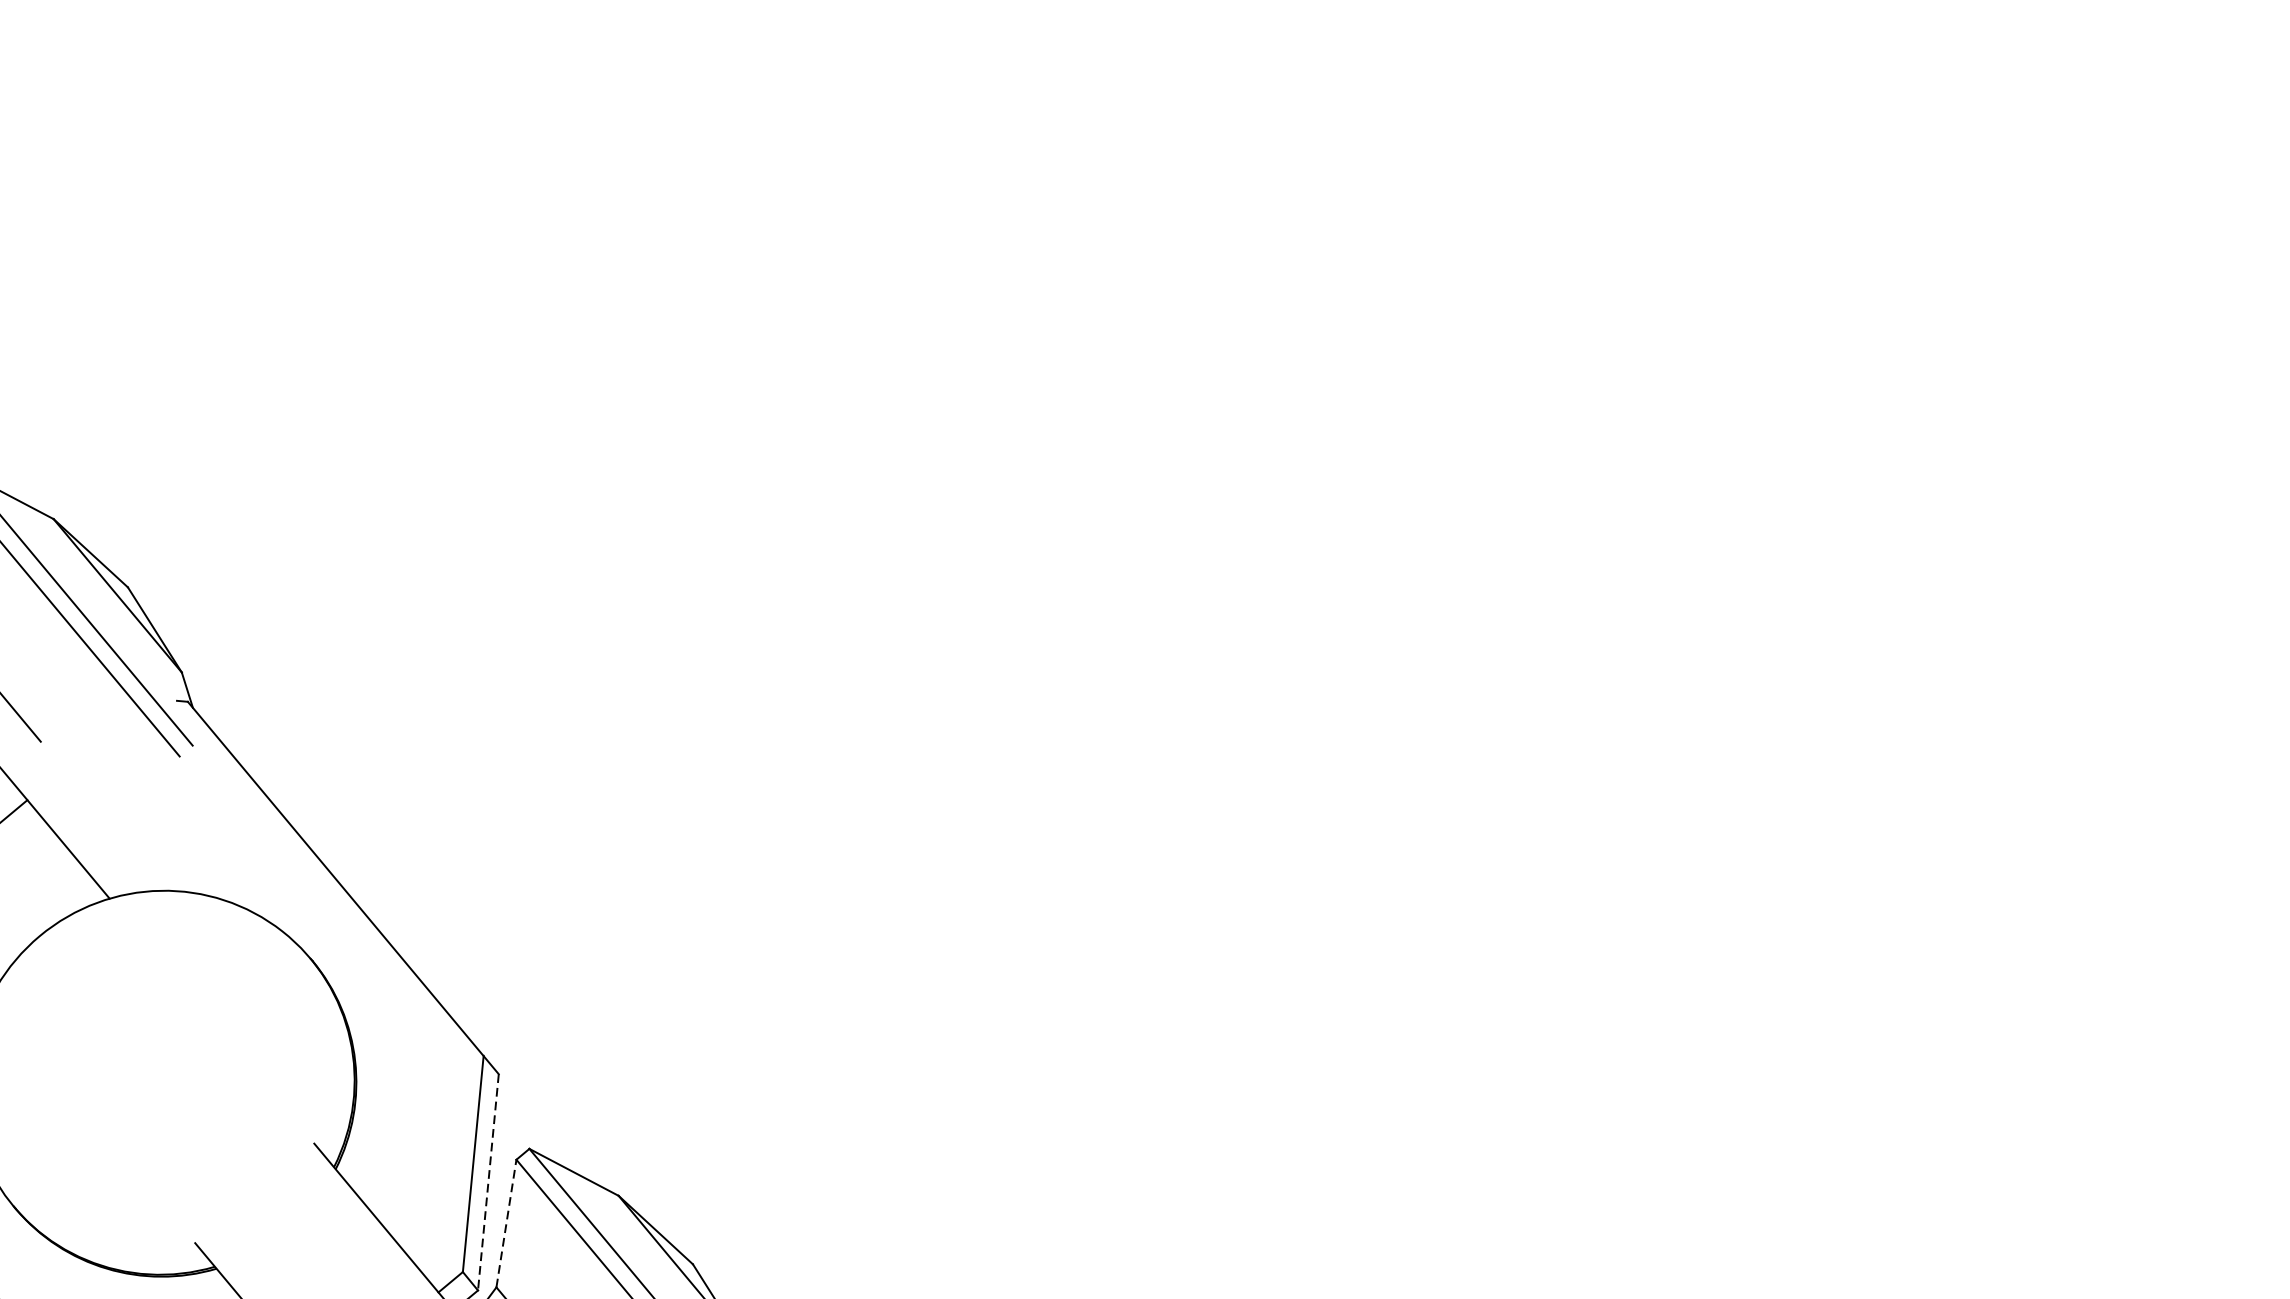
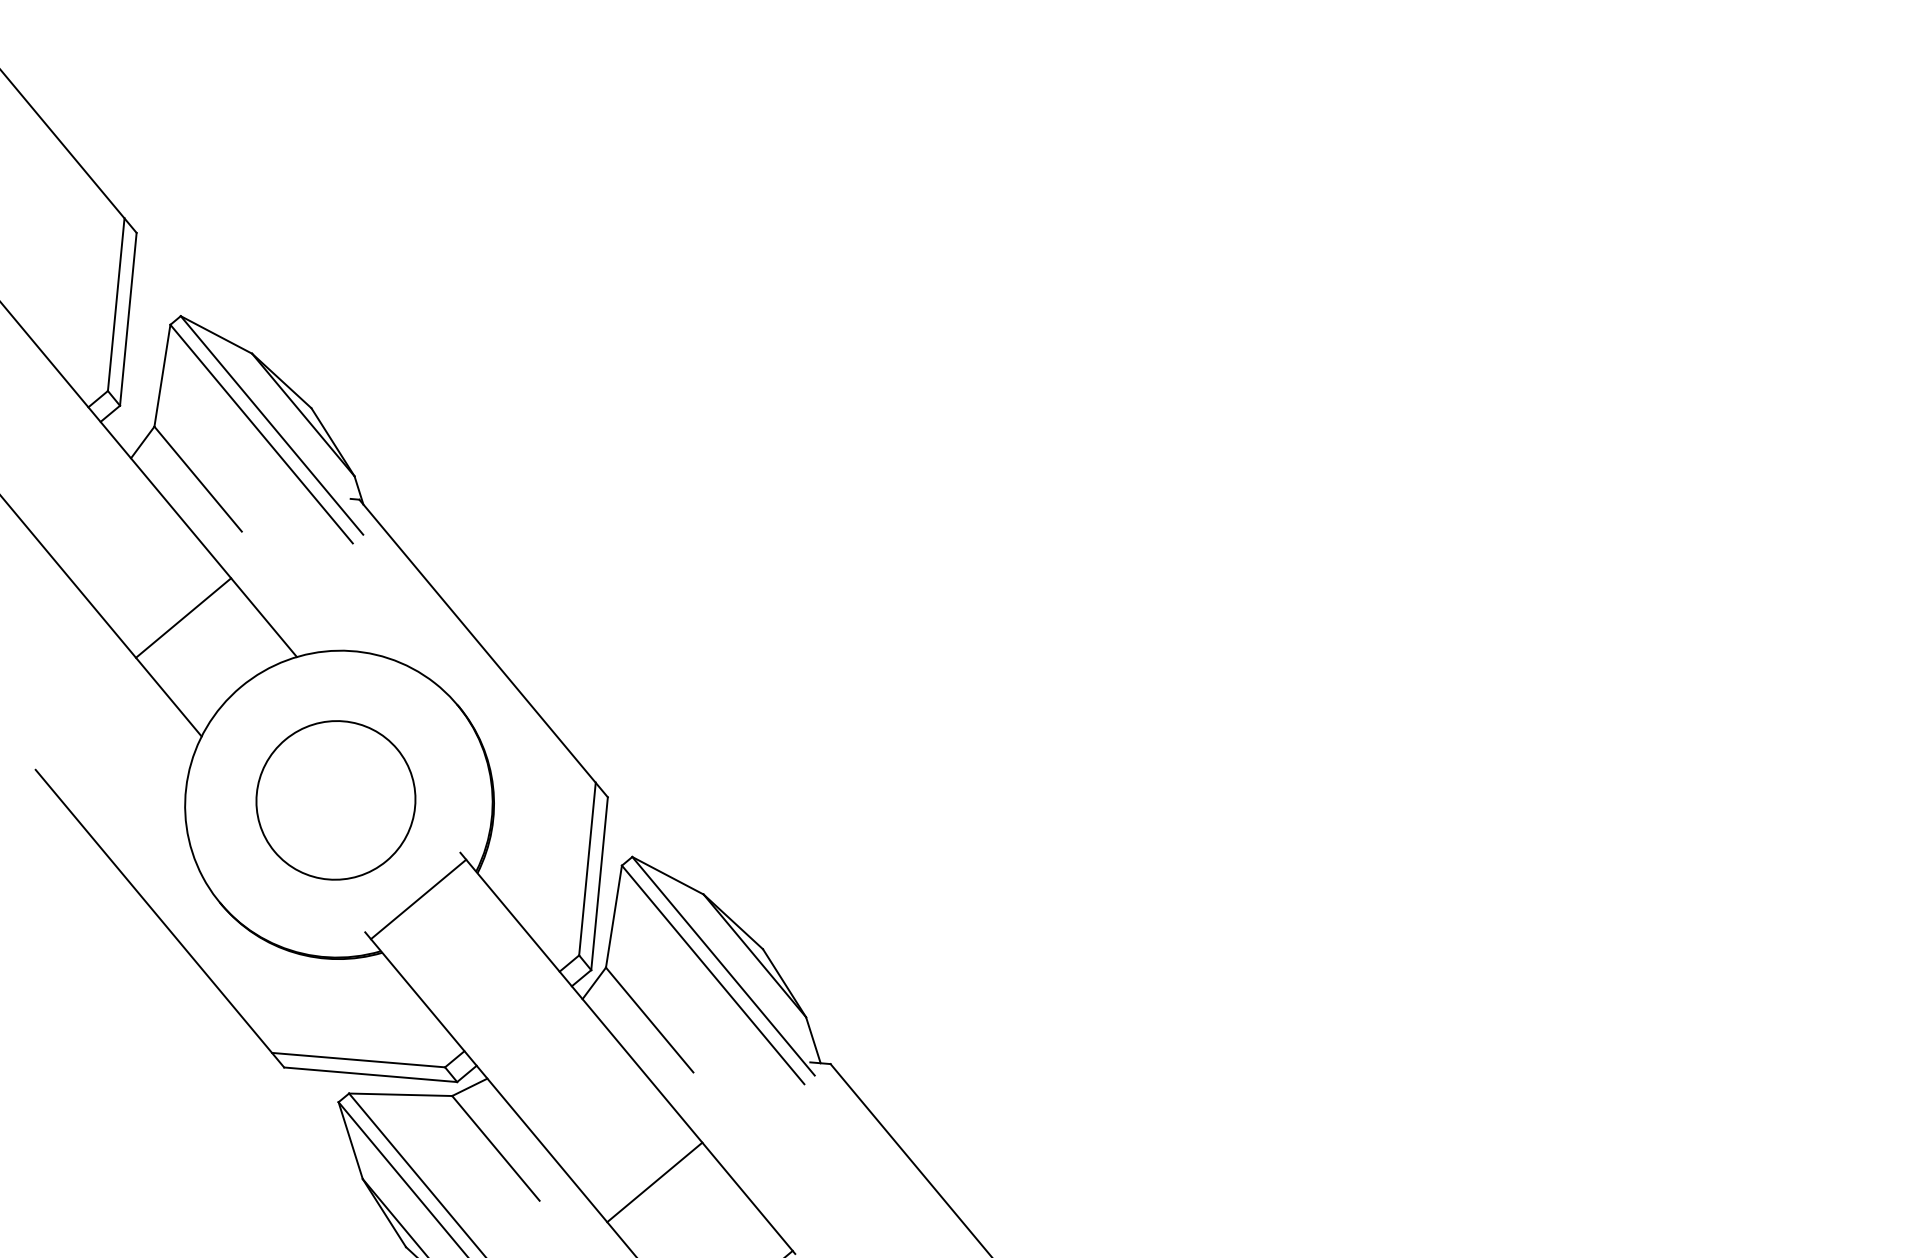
part: (157, 1078) -> (335, 800), added
line: (488, 1182) -> (599, 883), dashed -> solid
line: (261, 1202) -> (418, 899), added
line: (505, 1223) -> (613, 916), dashed -> solid

